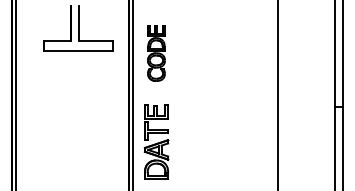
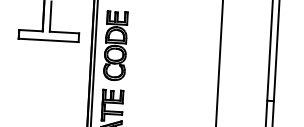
part: (156, 53) -> (115, 46), size x1.43

